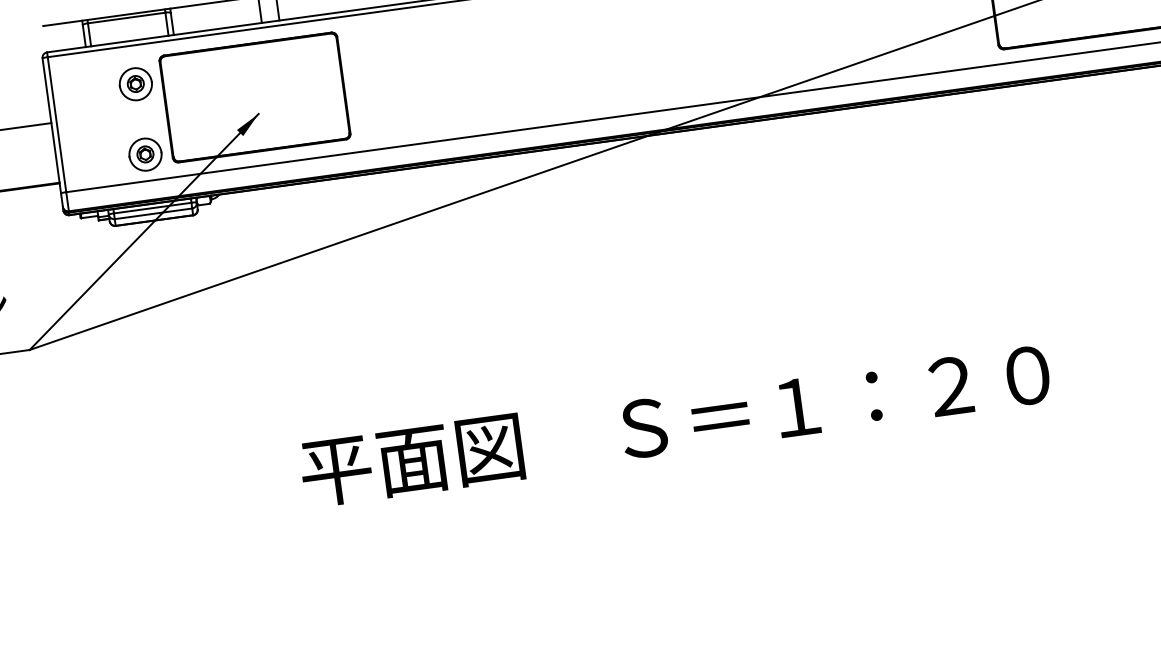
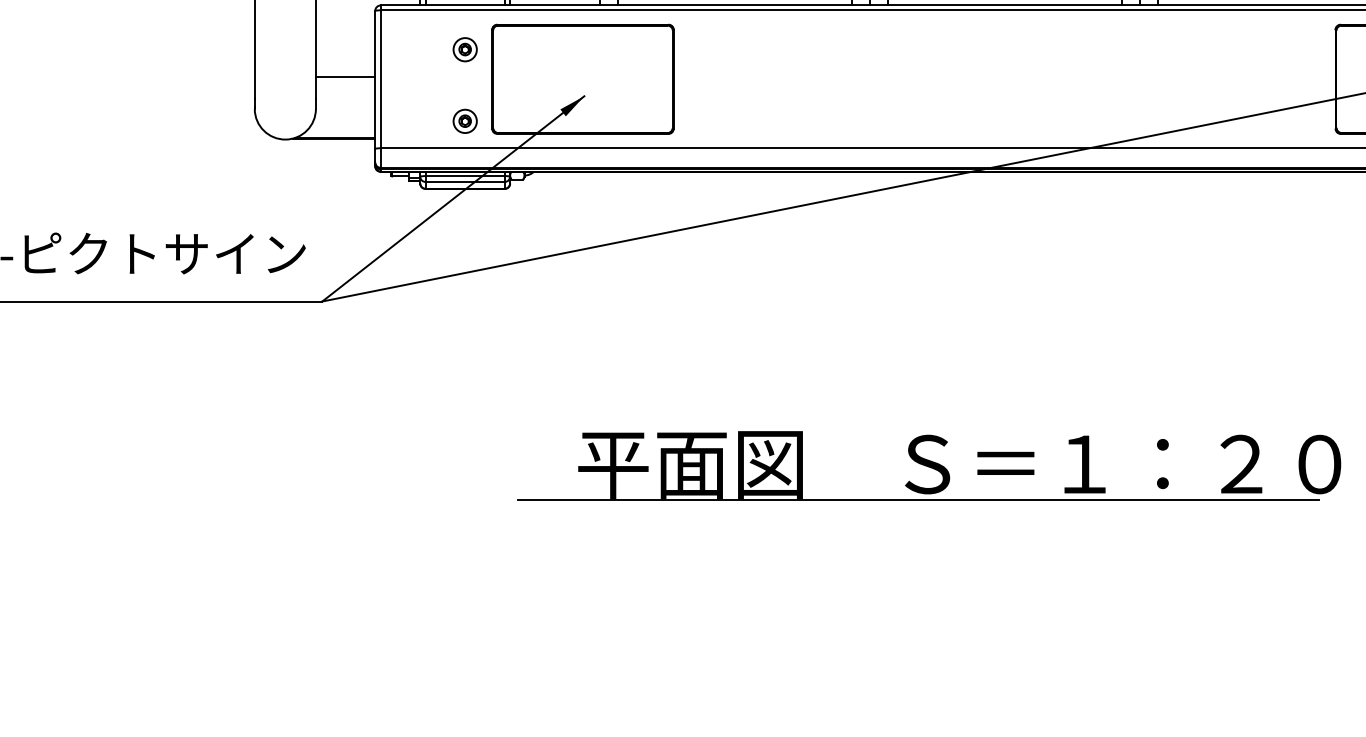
part: (135, 84) -> (464, 49), size x0.71
part: (144, 153) -> (464, 120), size x0.71
line: (639, 463) -> (918, 499), added

